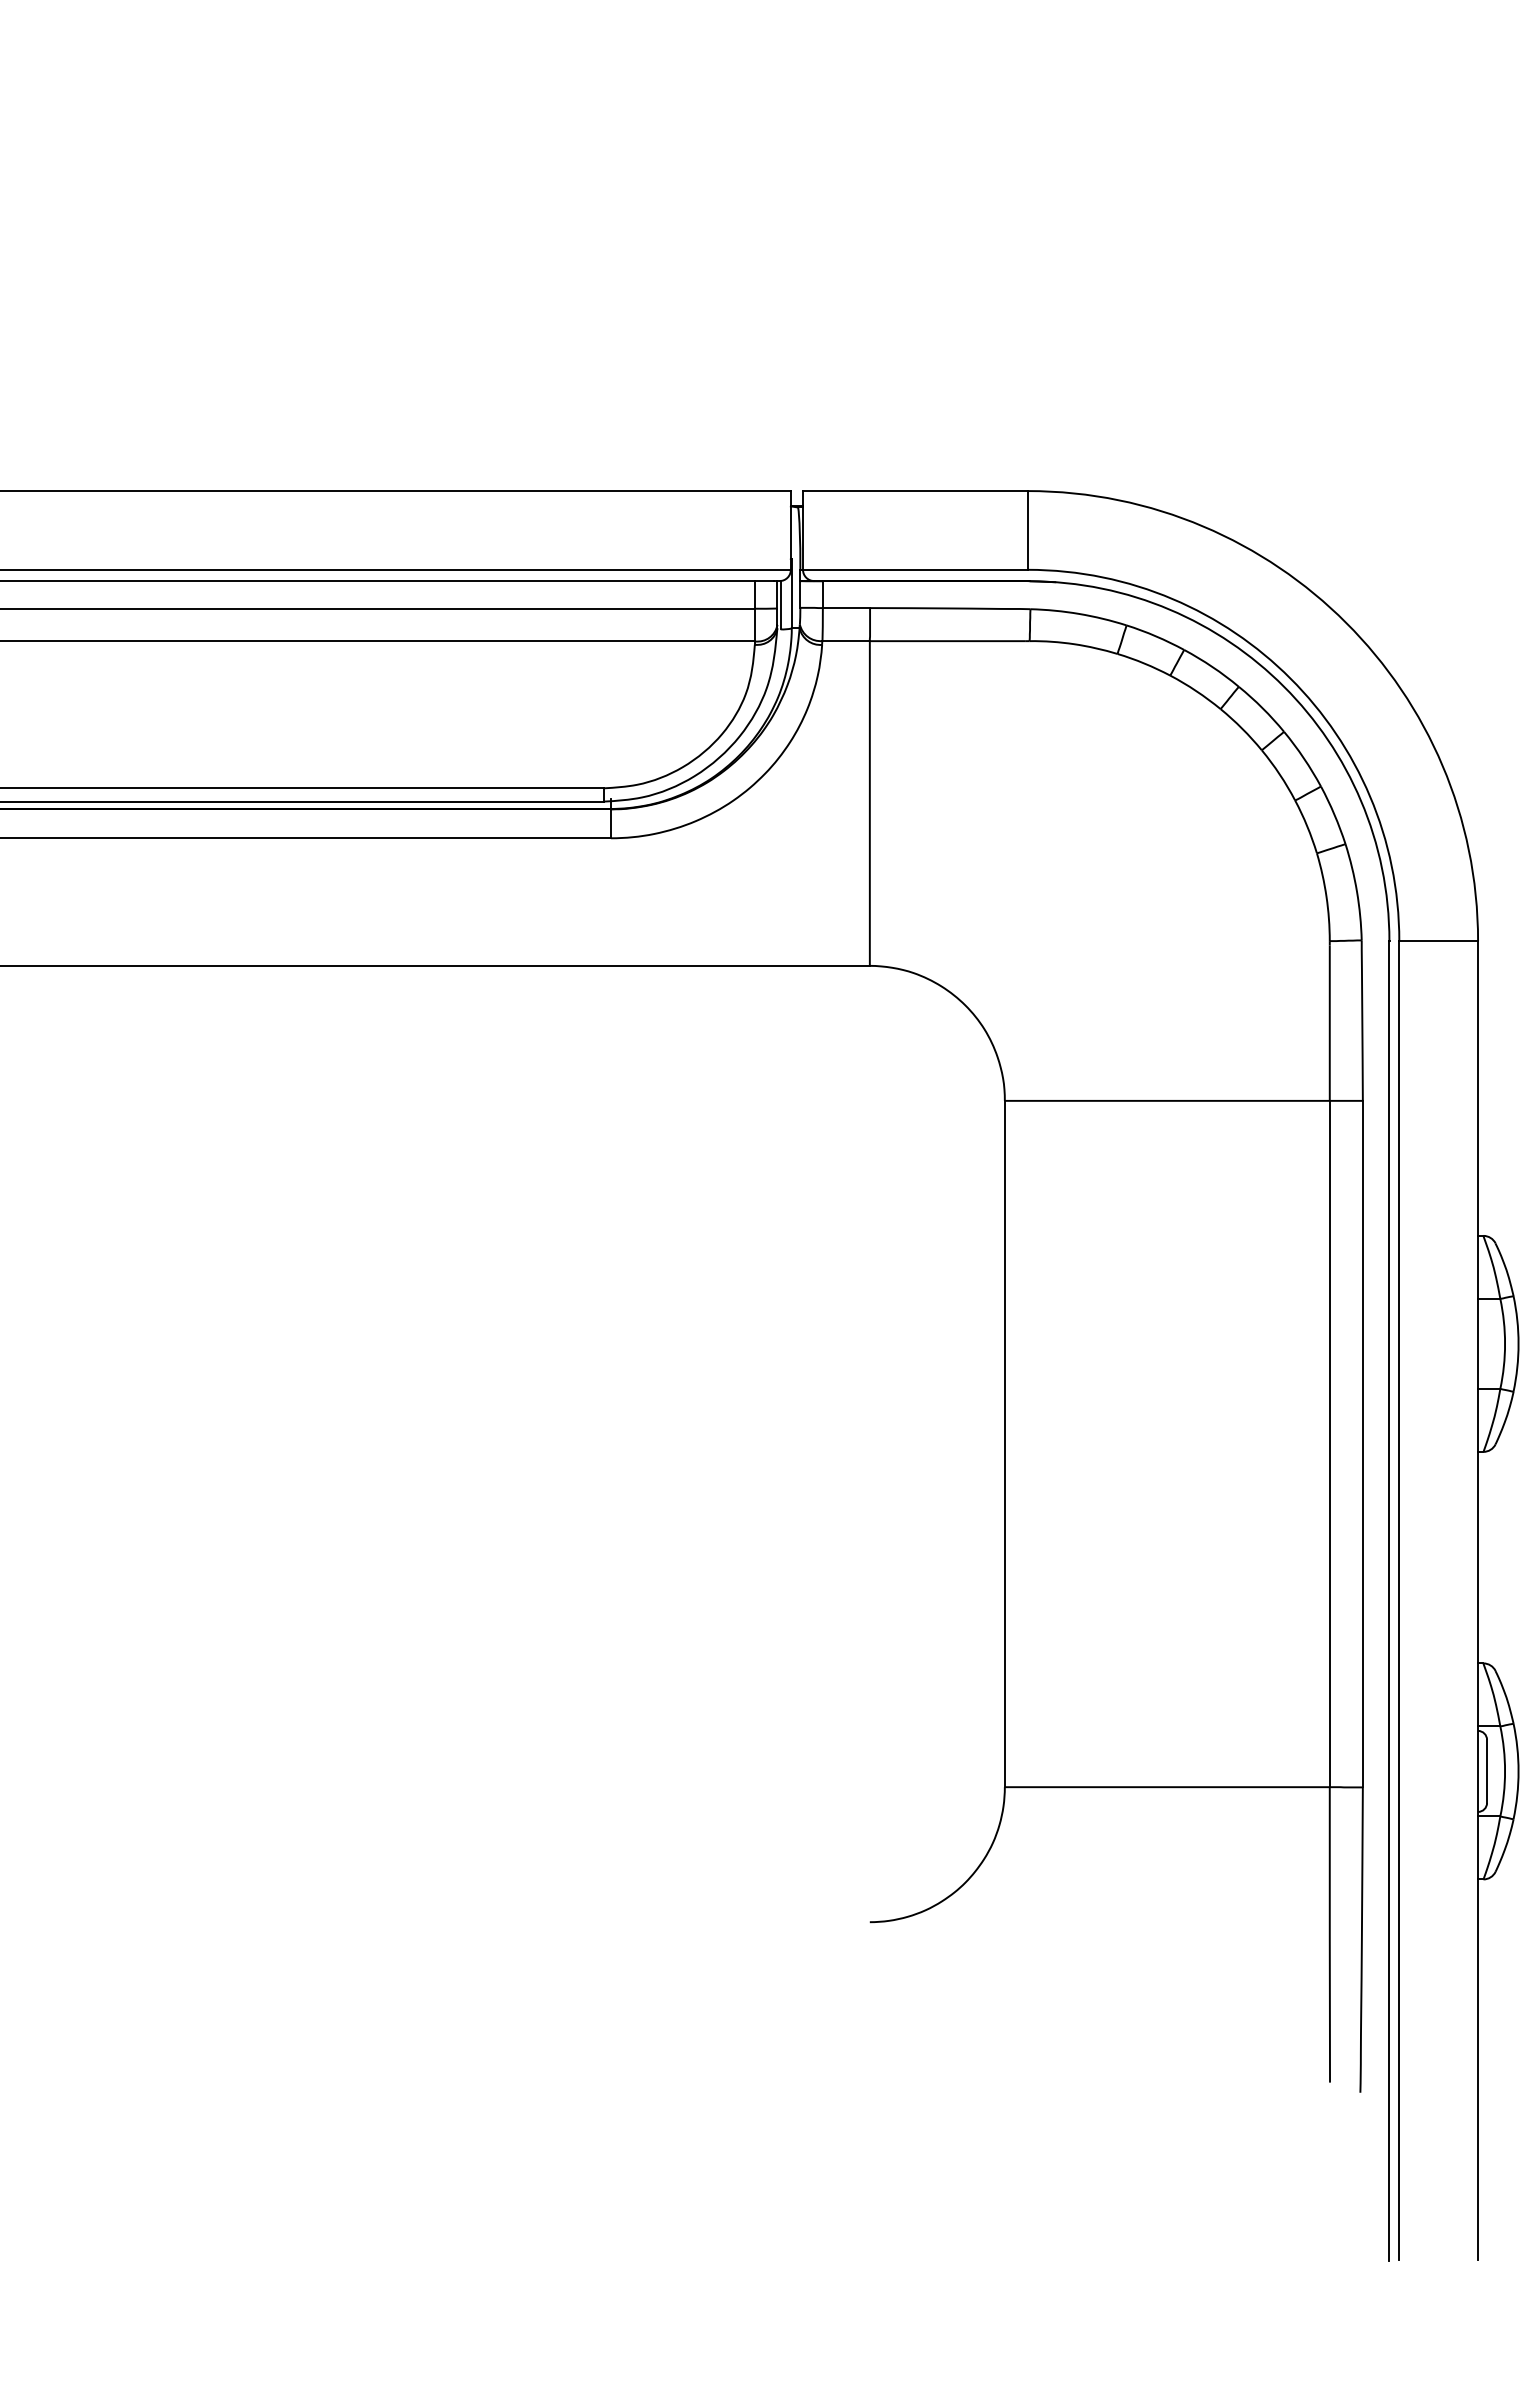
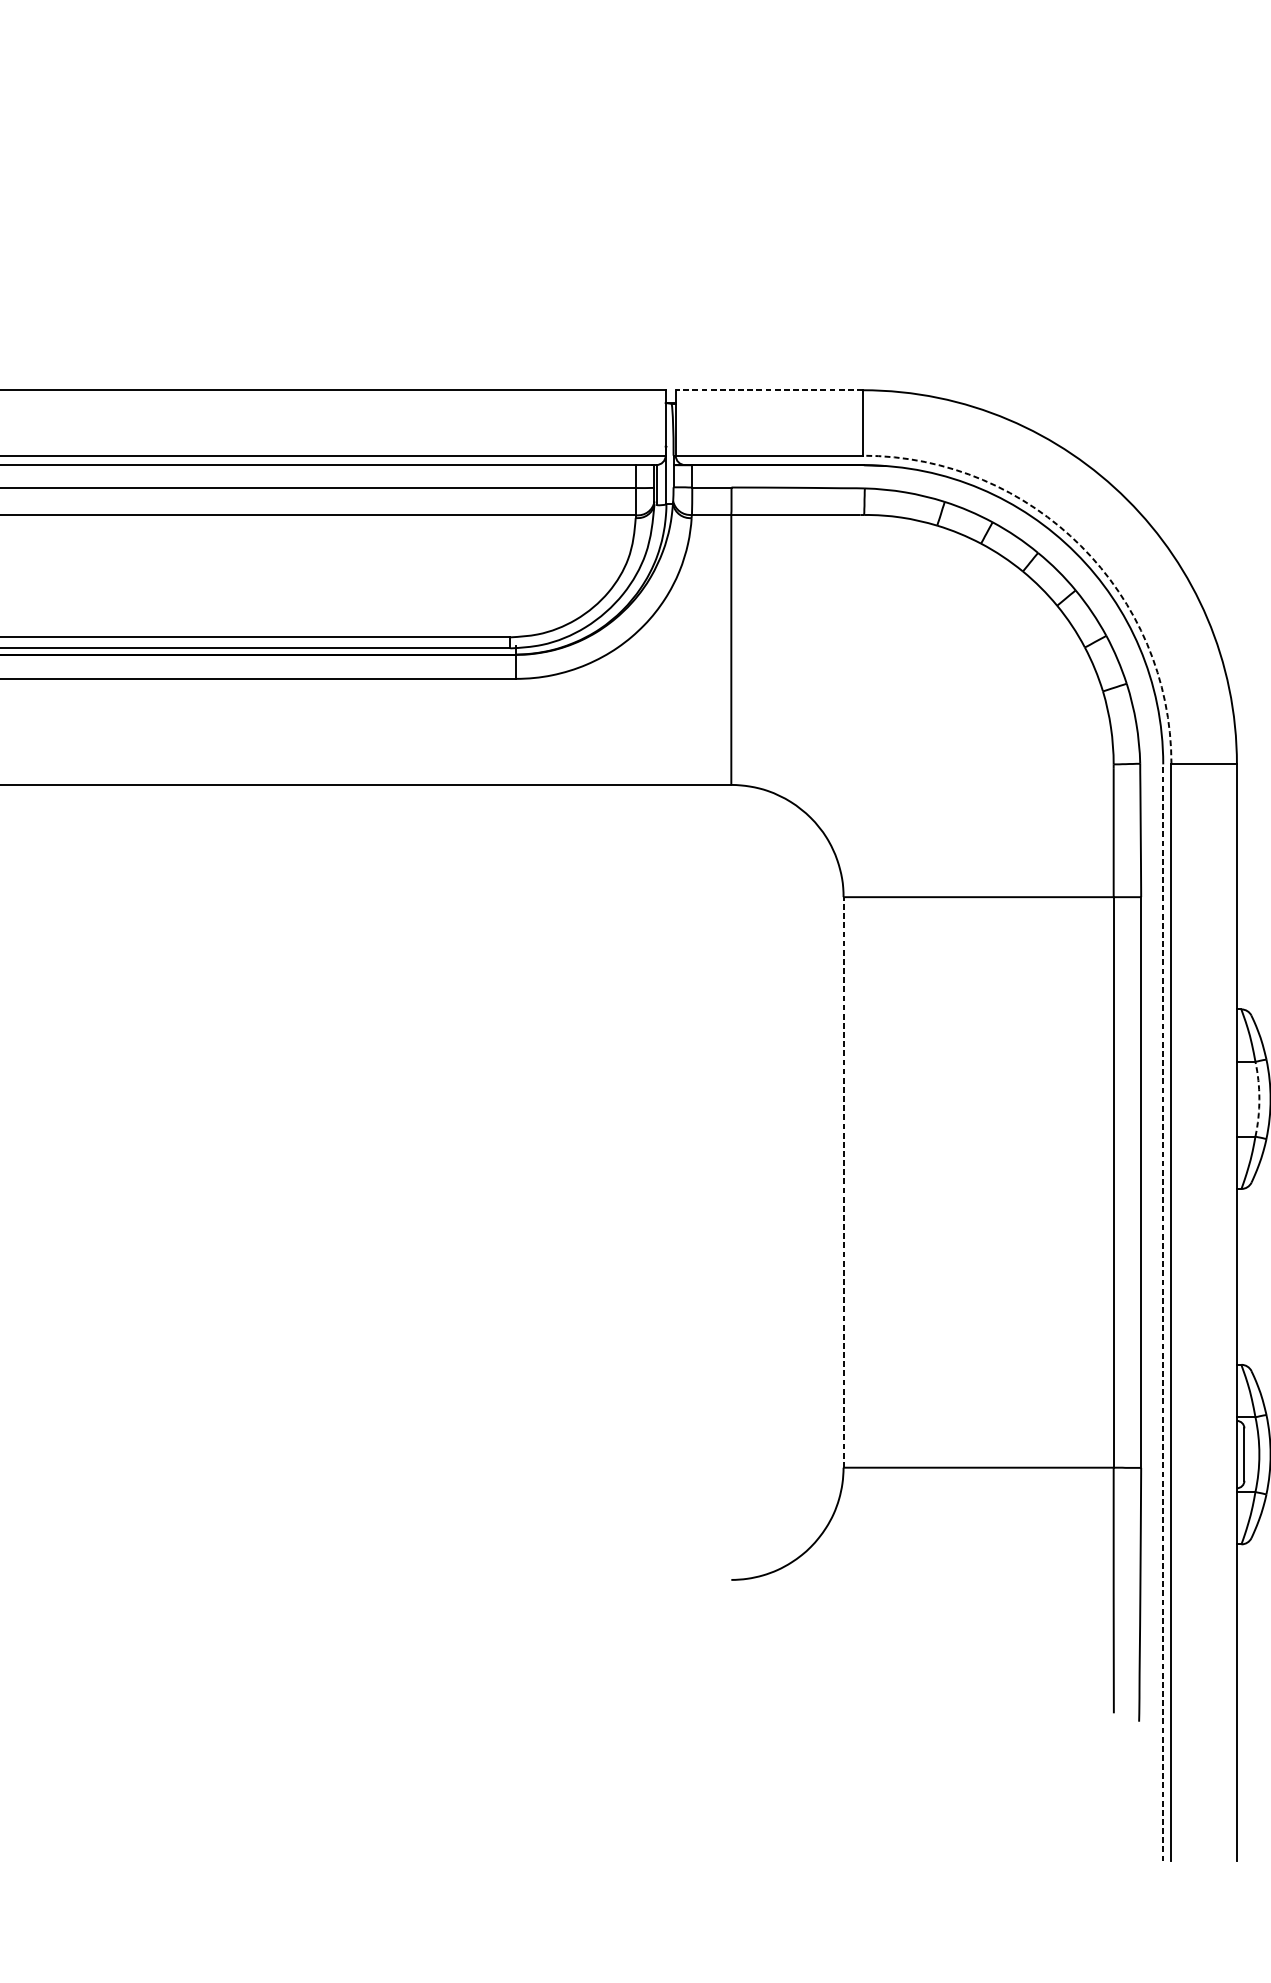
line: (915, 491) -> (769, 390), solid -> dashed
arc: (1290, 678) -> (1081, 546), solid -> dashed
arc: (1505, 1343) -> (1259, 1098), solid -> dashed
line: (1004, 1443) -> (843, 1182), solid -> dashed
line: (1389, 1600) -> (1163, 1312), solid -> dashed

